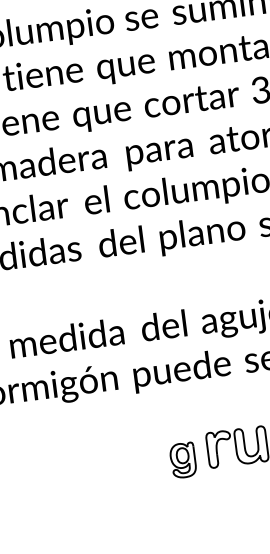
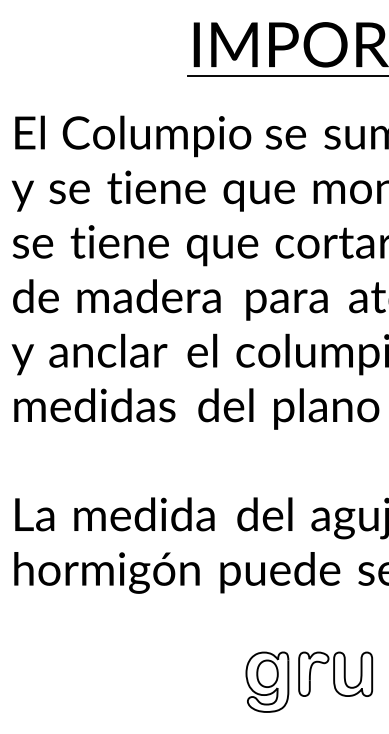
part: (183, 459) -> (267, 681), size x1.43

